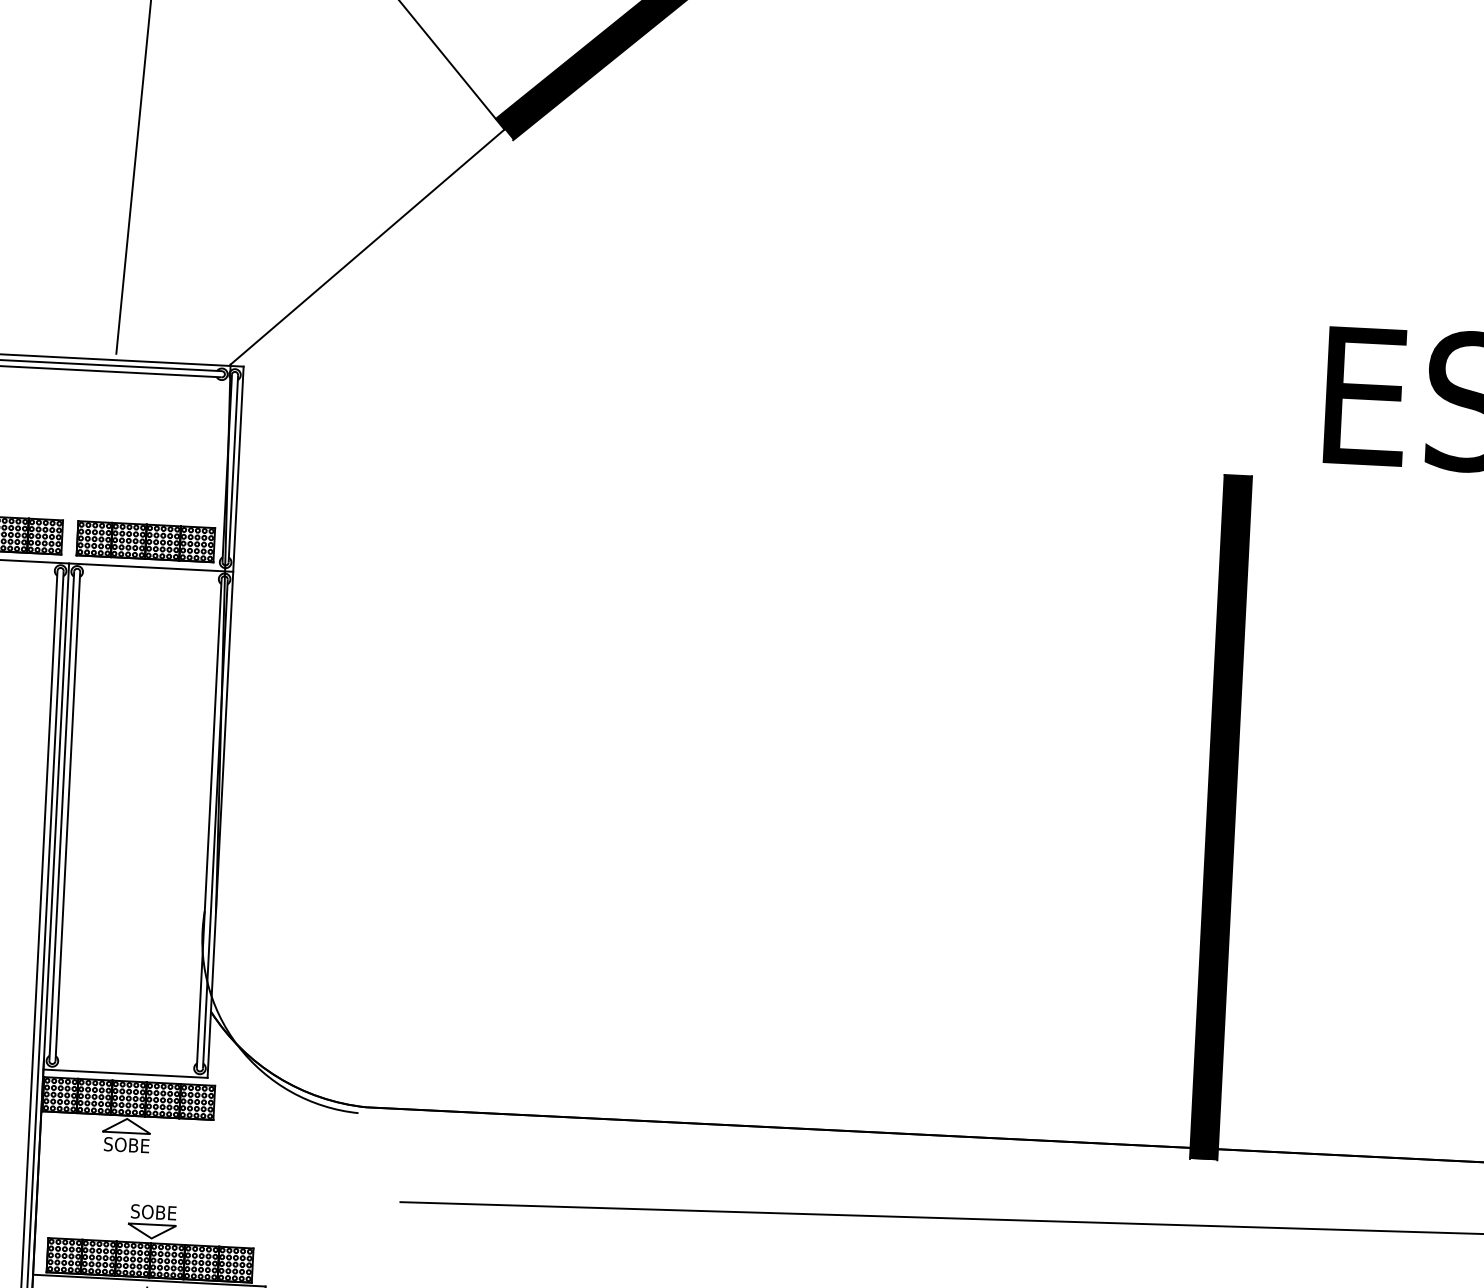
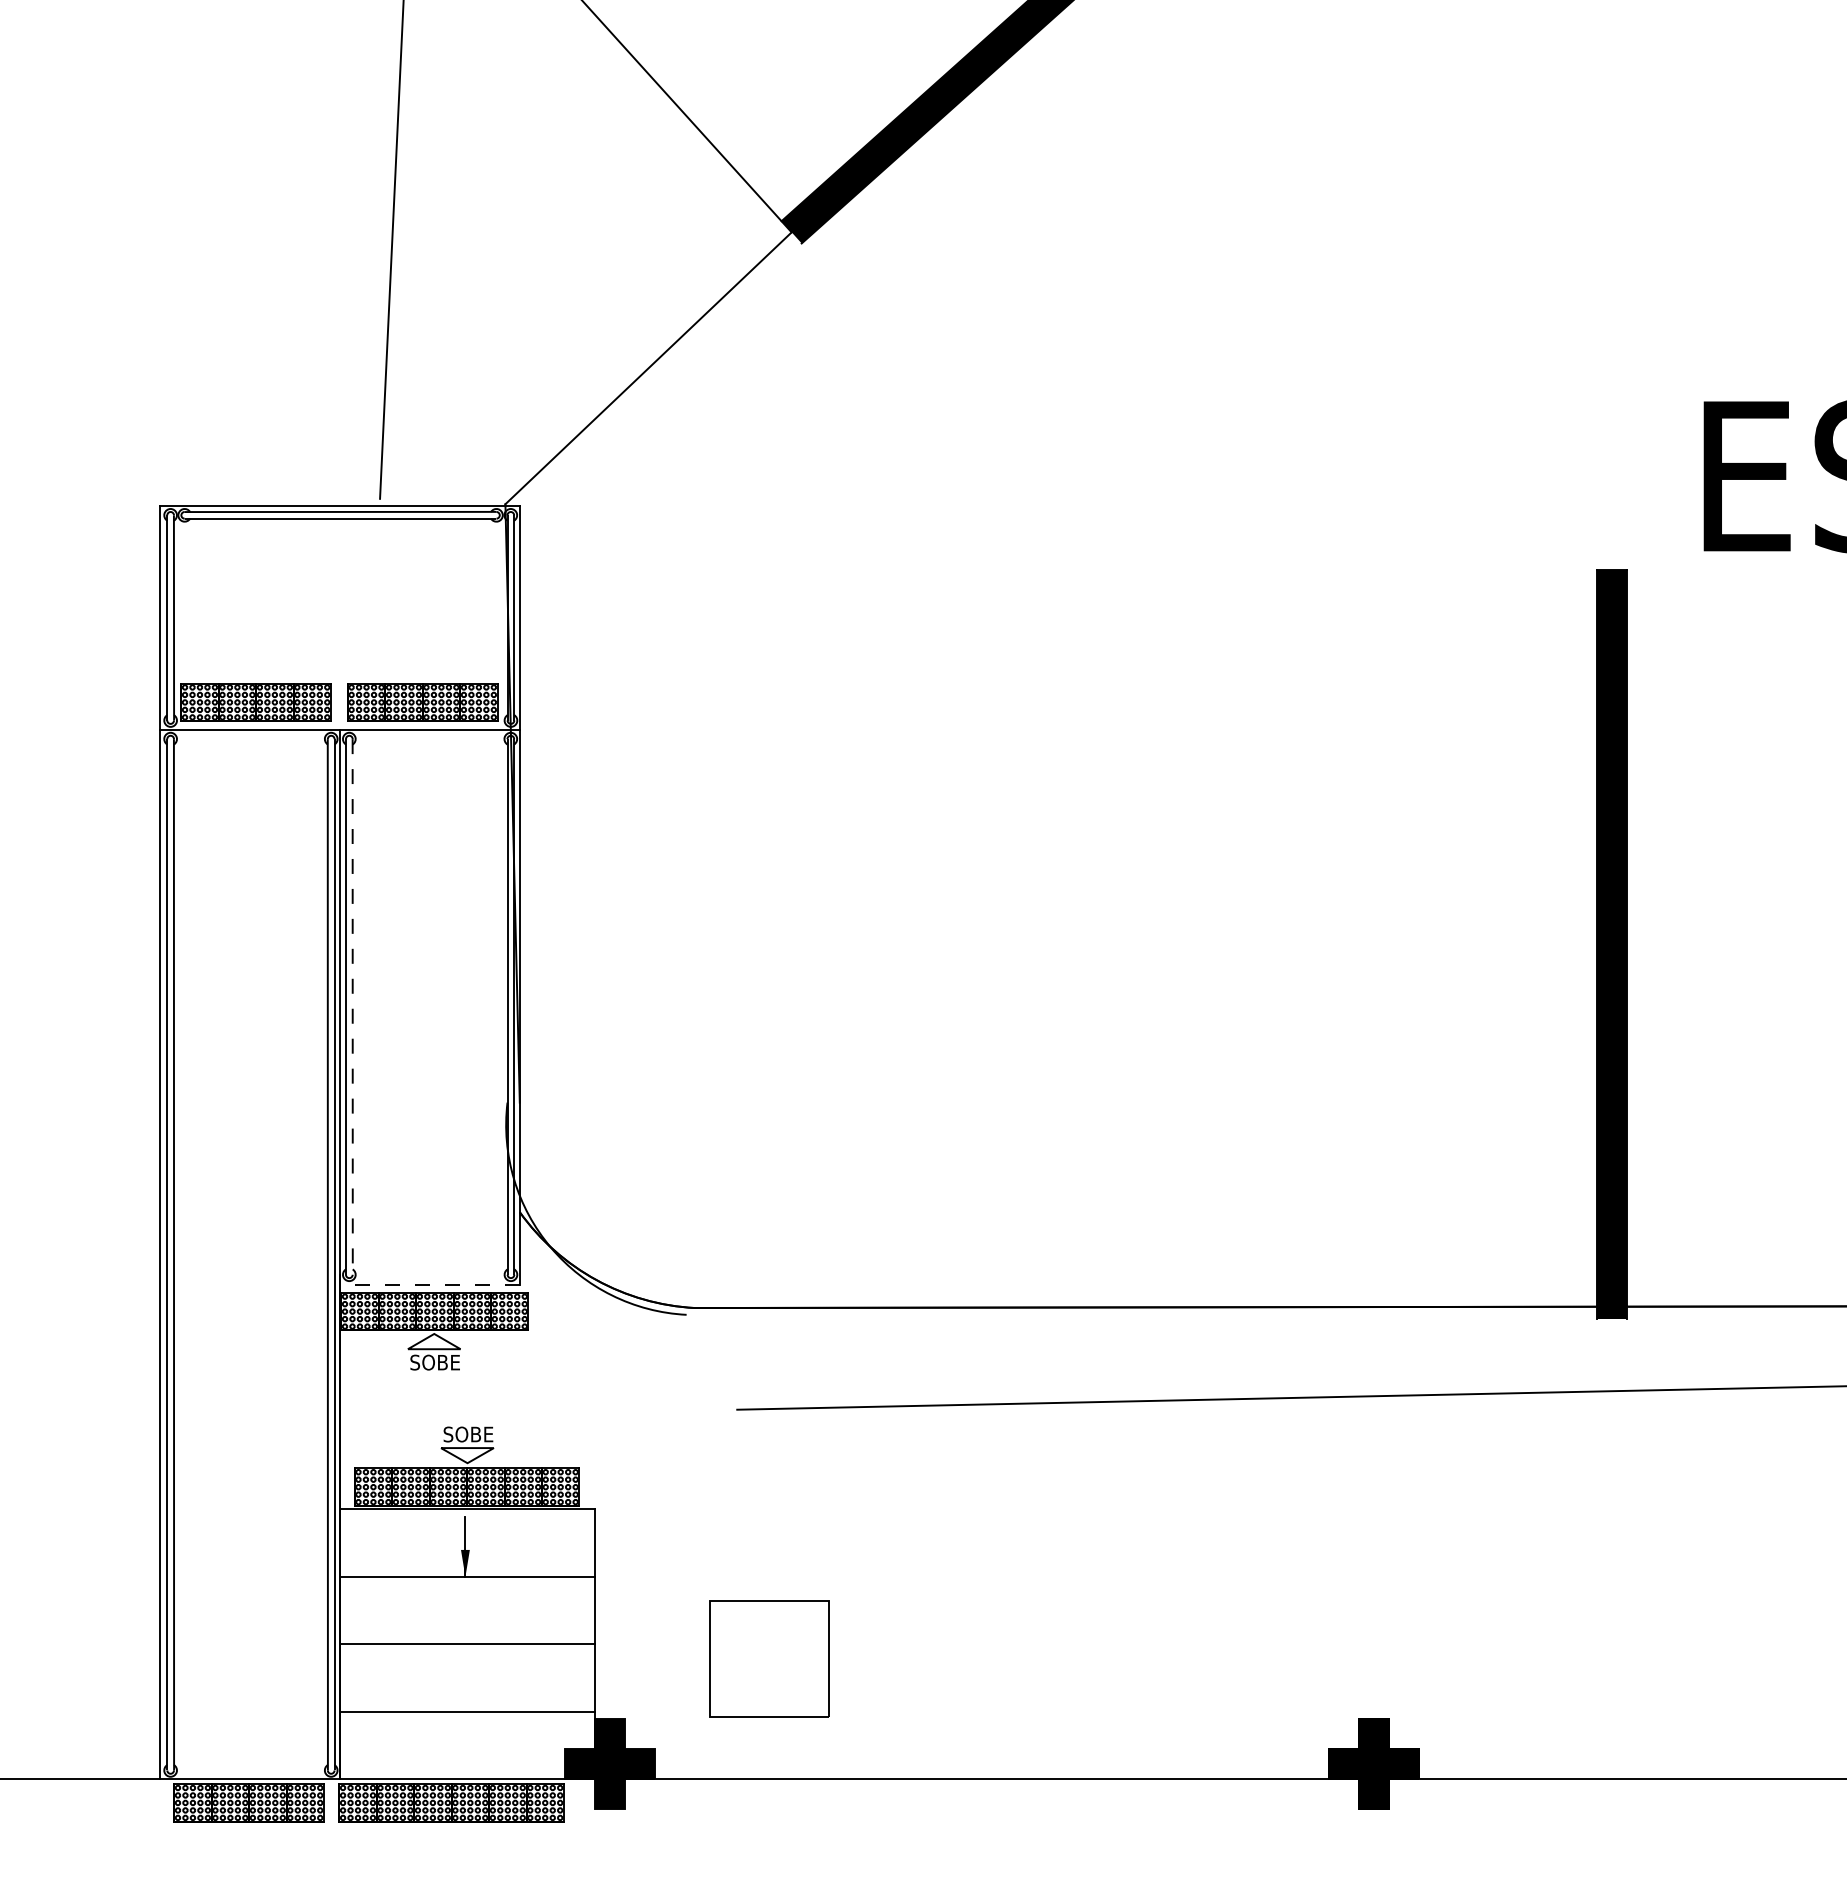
line: (67, 816) -> (352, 1006), solid -> dashed
line: (125, 1073) -> (429, 1284), solid -> dashed

